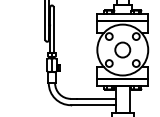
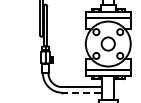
line: (92, 104) -> (81, 92), solid -> dashed

